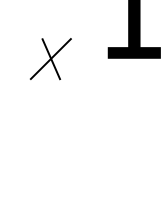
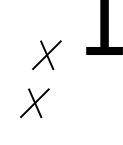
part: (32, 127) -> (34, 102), added

